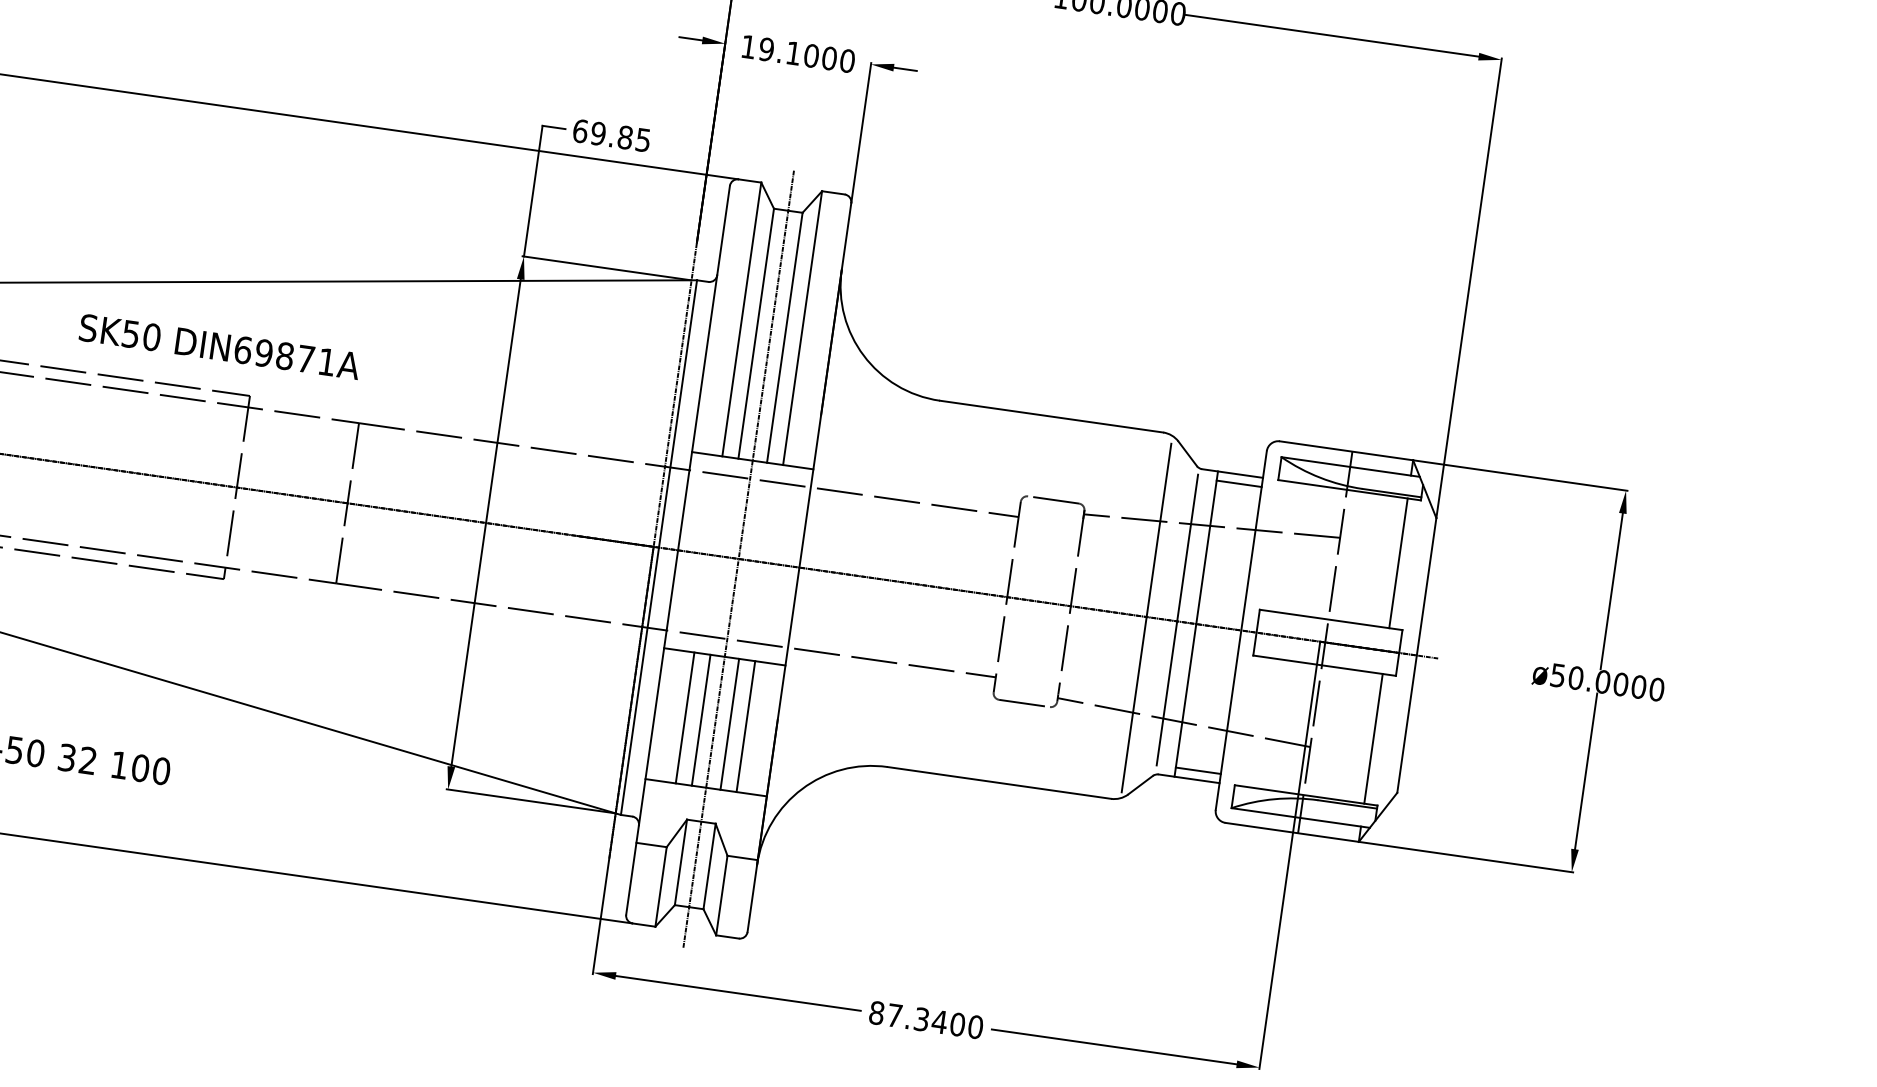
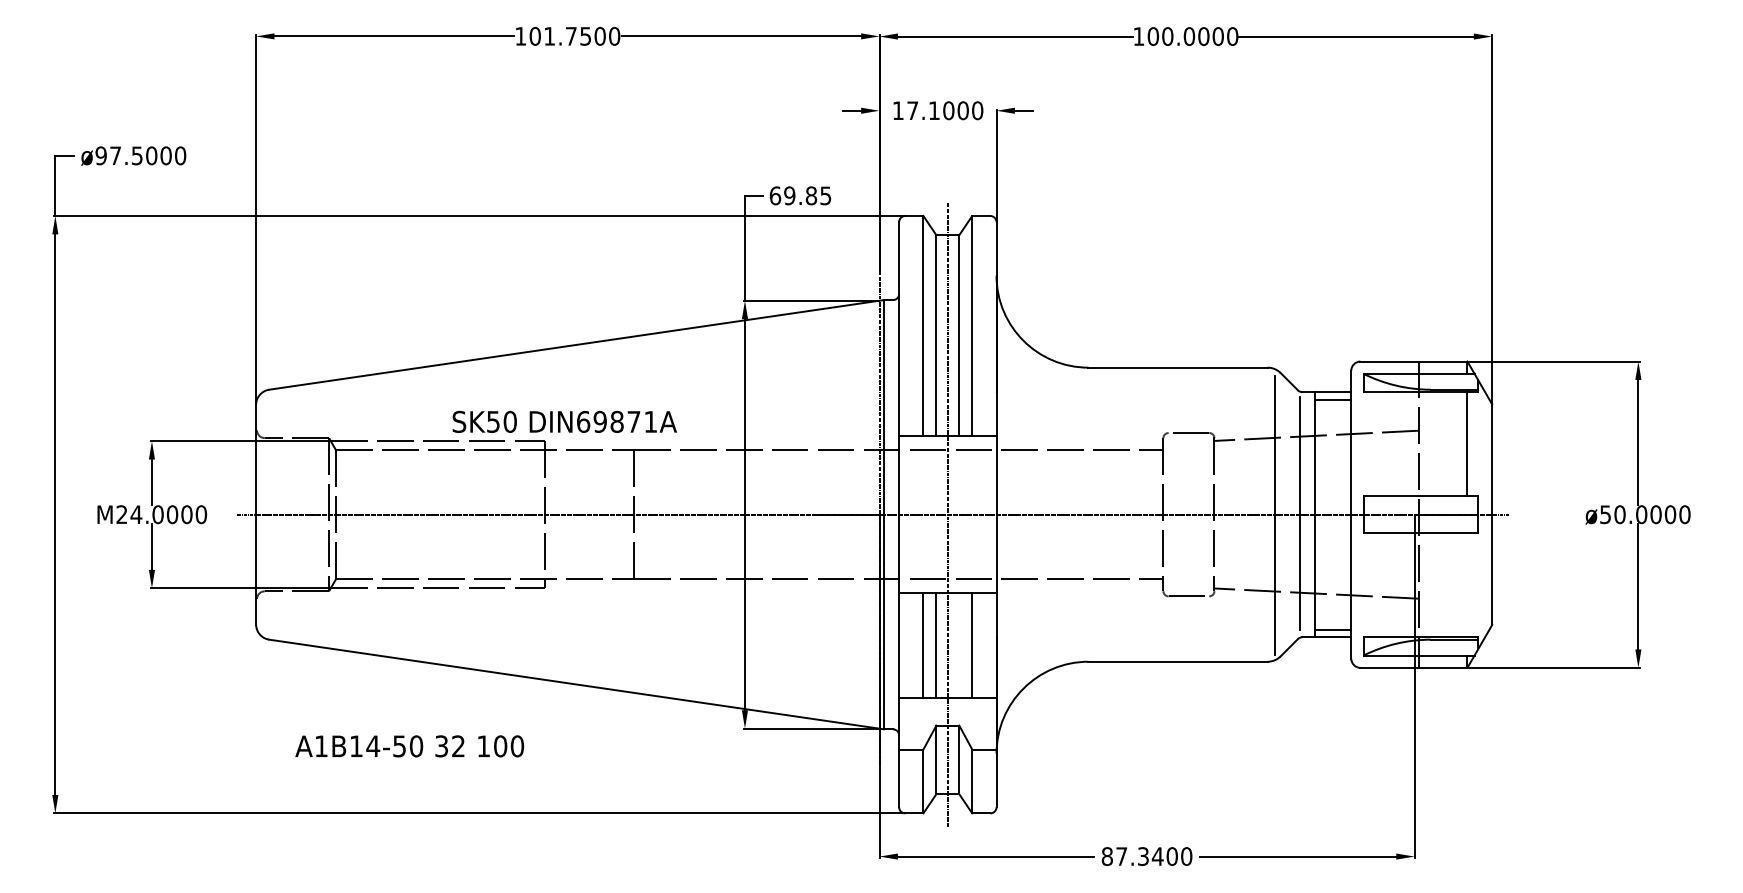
text: (766, 49) -> (912, 110), 19.1000 -> 17.1000
text: (219, 346) -> (564, 421), moved
line: (730, 723) -> (959, 645), removed
line: (1373, 739) -> (1467, 585), removed

